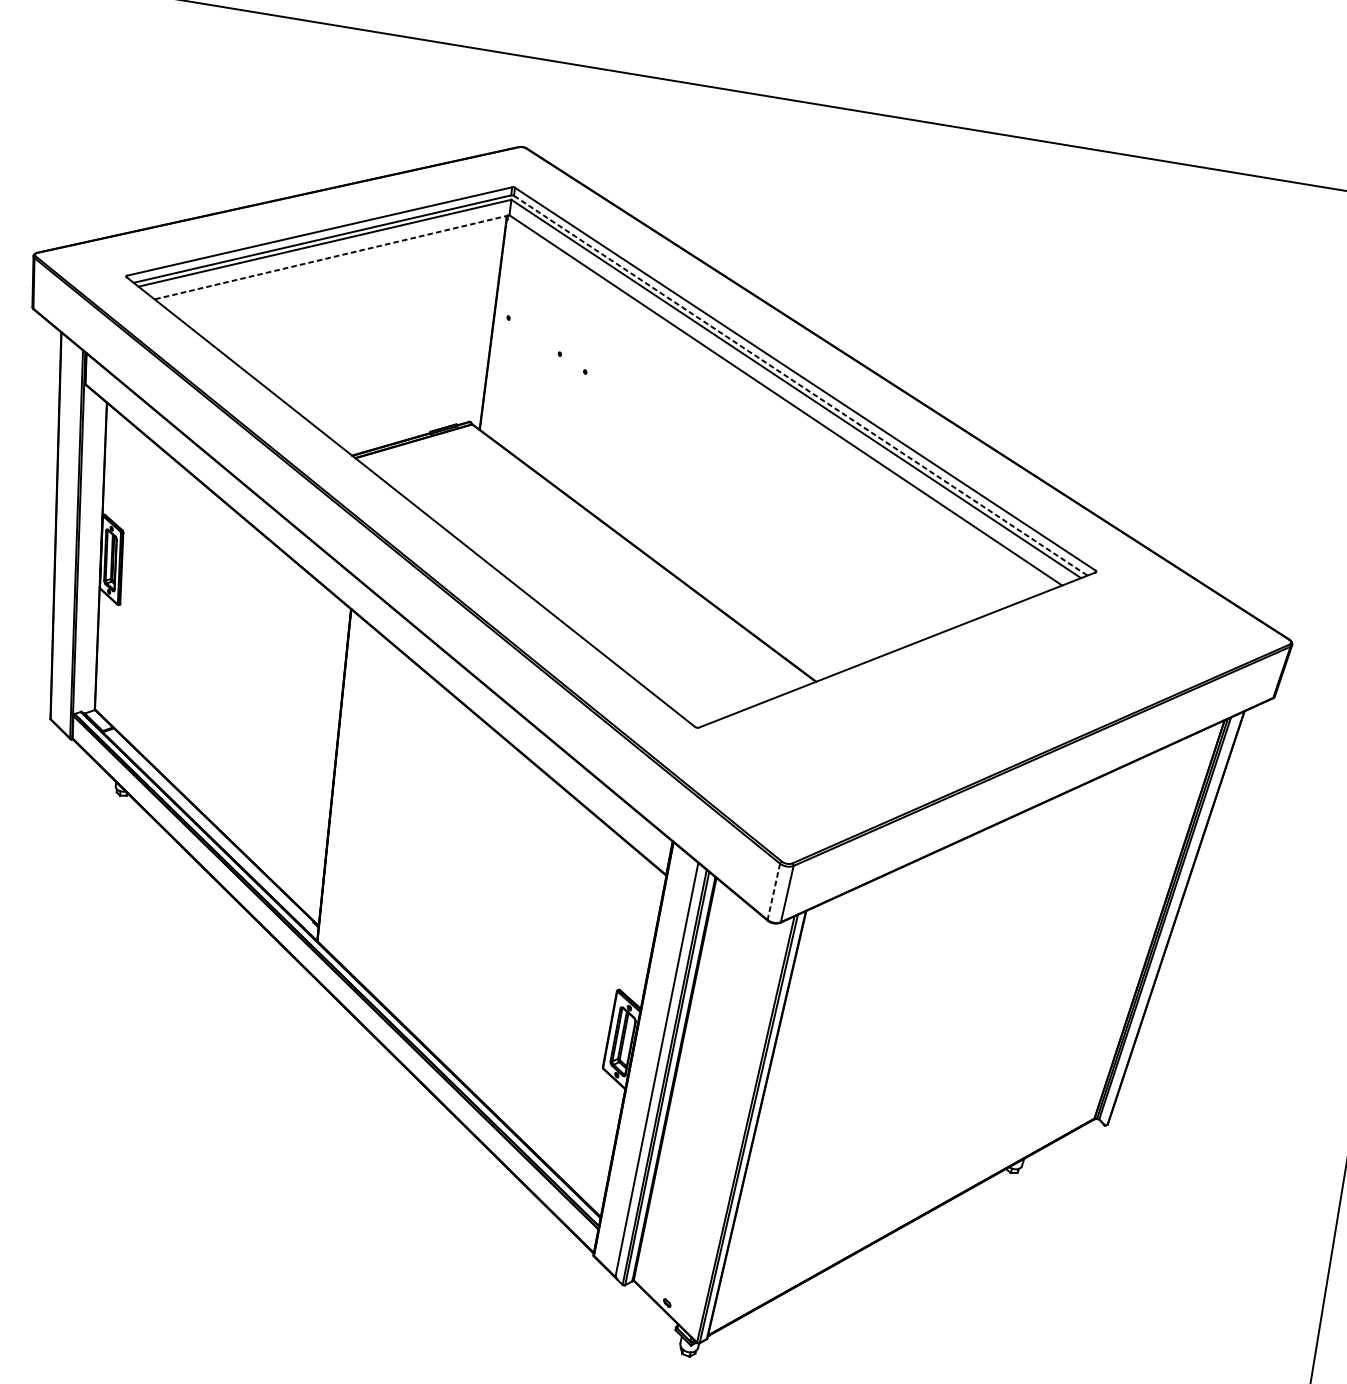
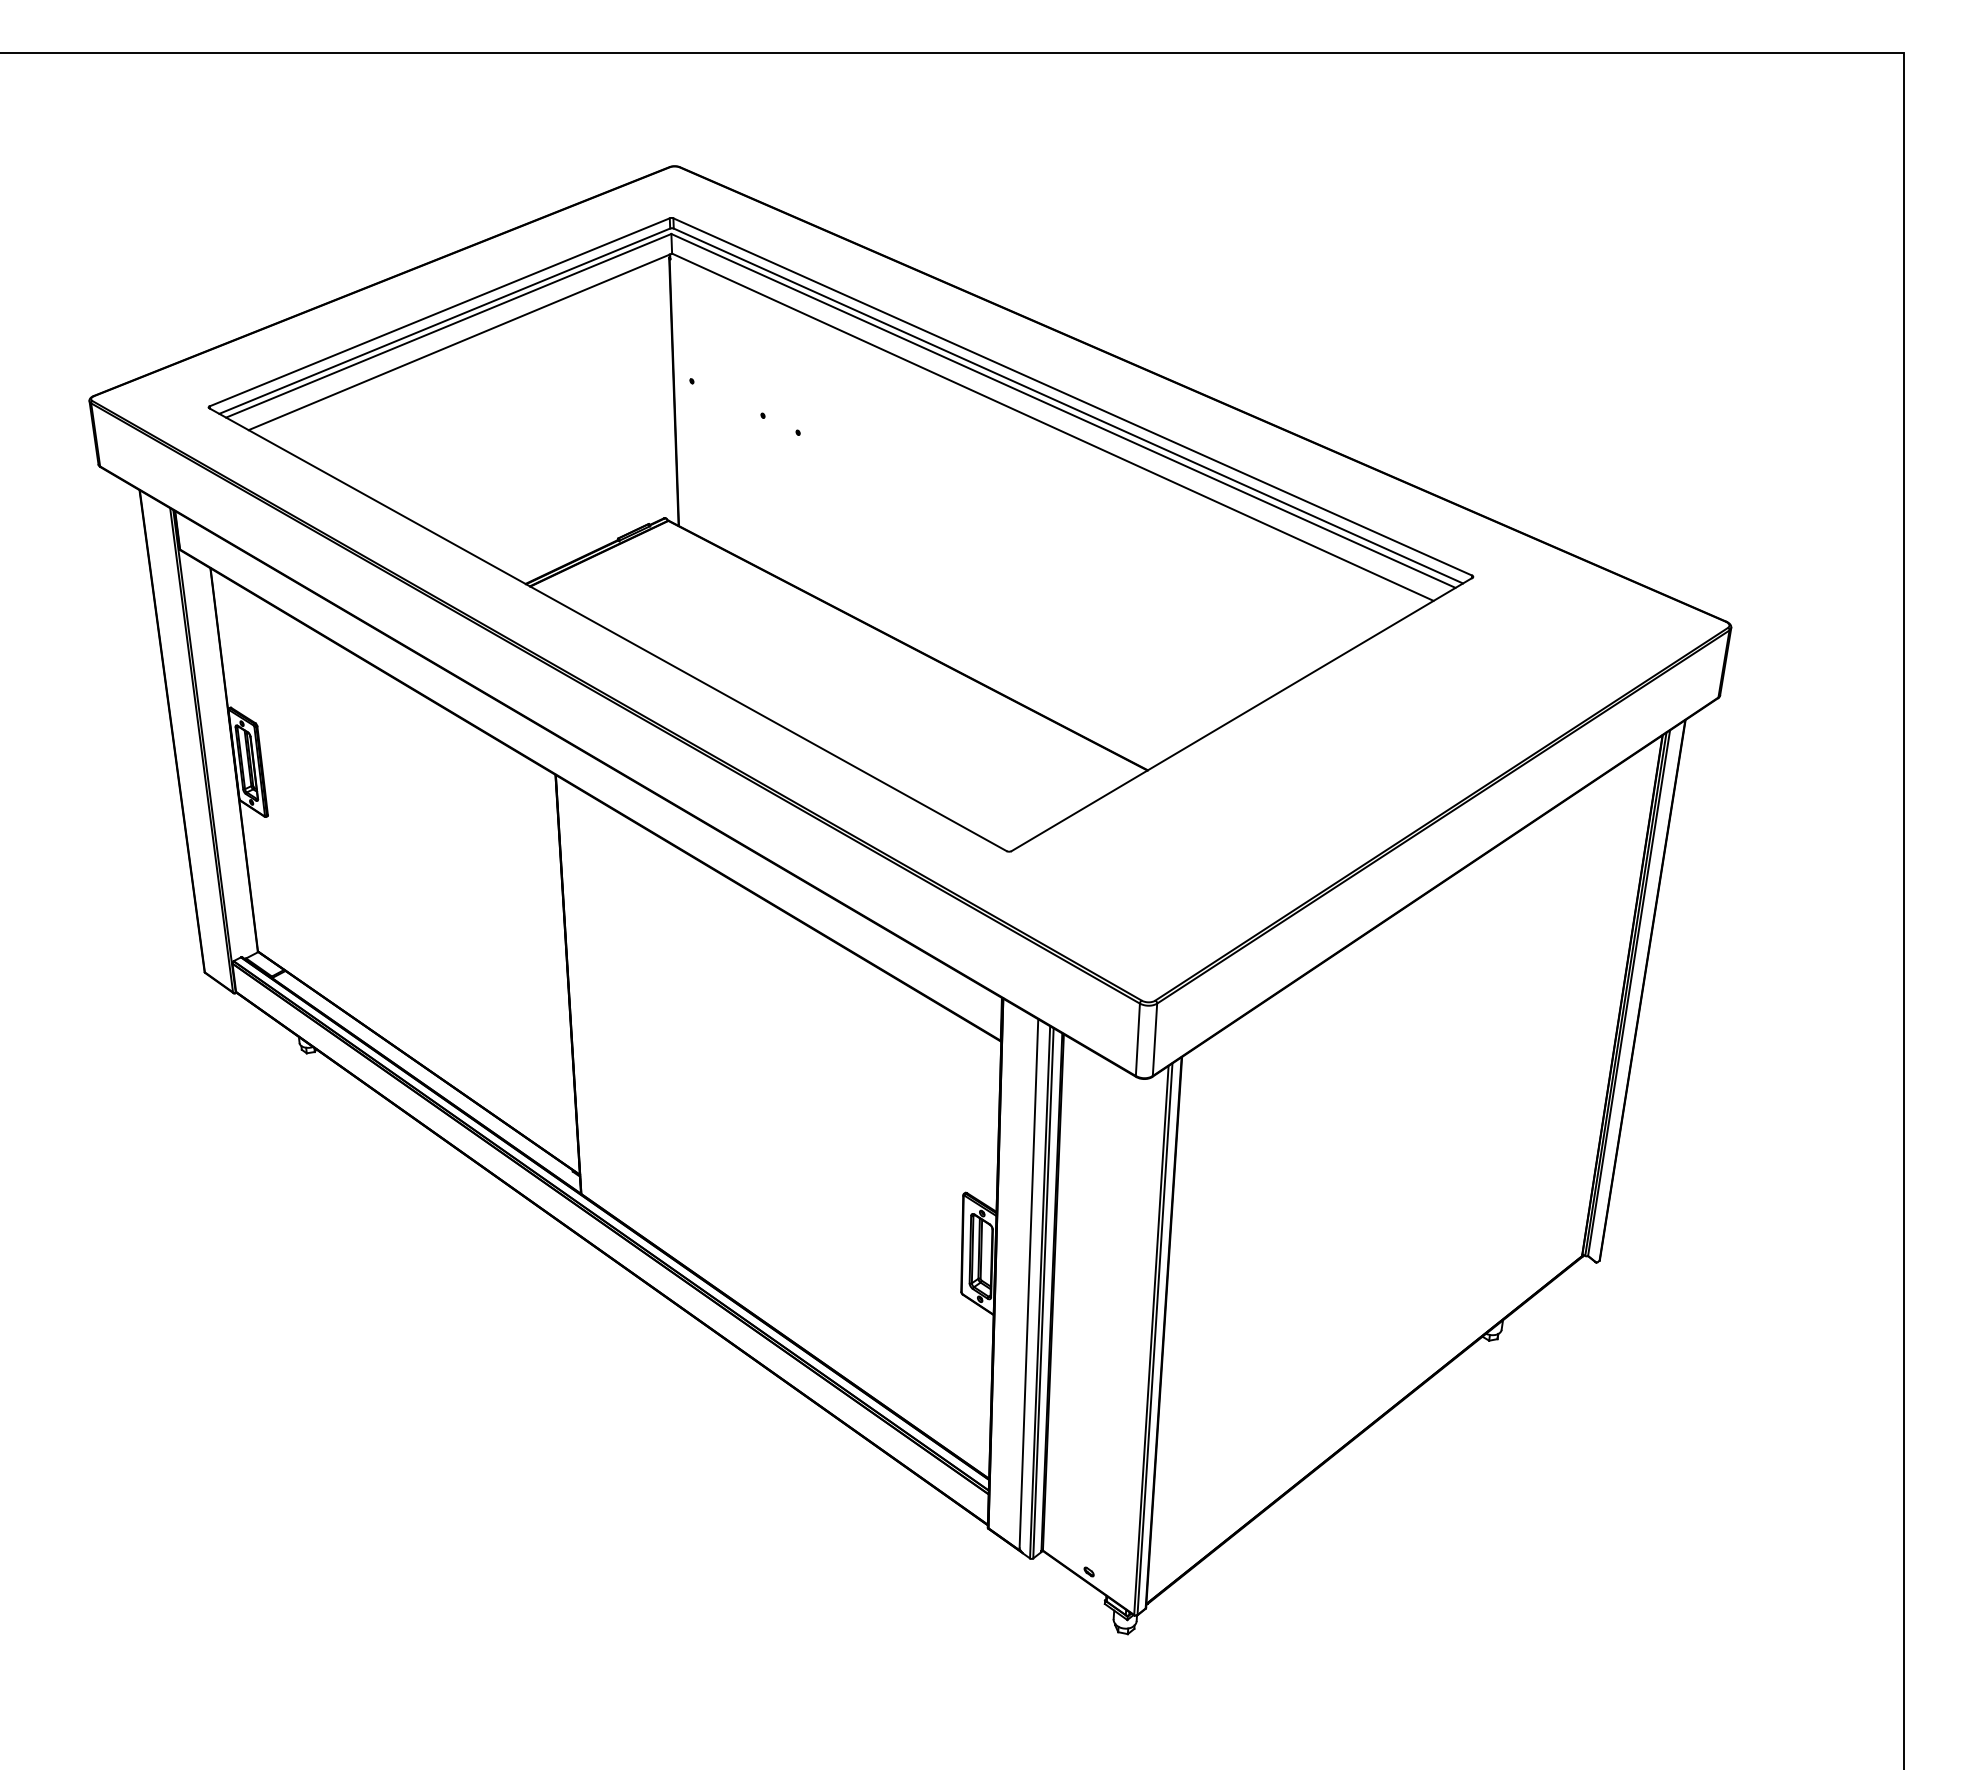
line: (331, 257) -> (459, 342), dashed -> solid
line: (800, 386) -> (1068, 406), dashed -> solid
line: (773, 892) -> (1137, 1040), dashed -> solid

